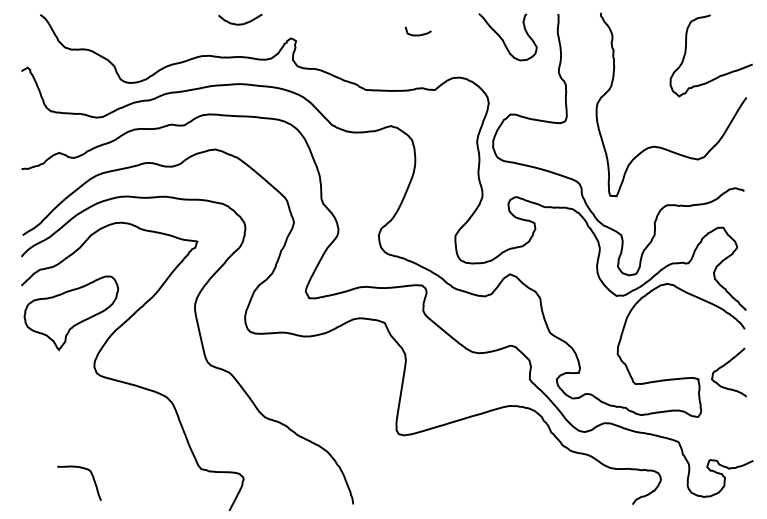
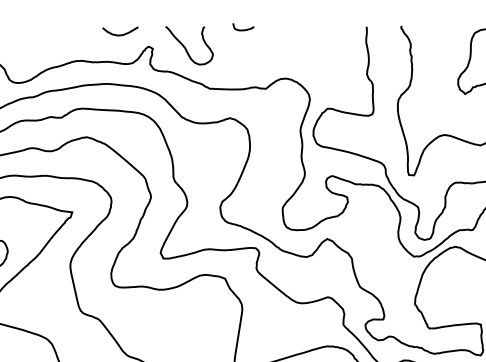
curve: (240, 23) -> (120, 34), moved
curve: (417, 34) -> (242, 29), moved
curve: (503, 39) -> (185, 47), moved

